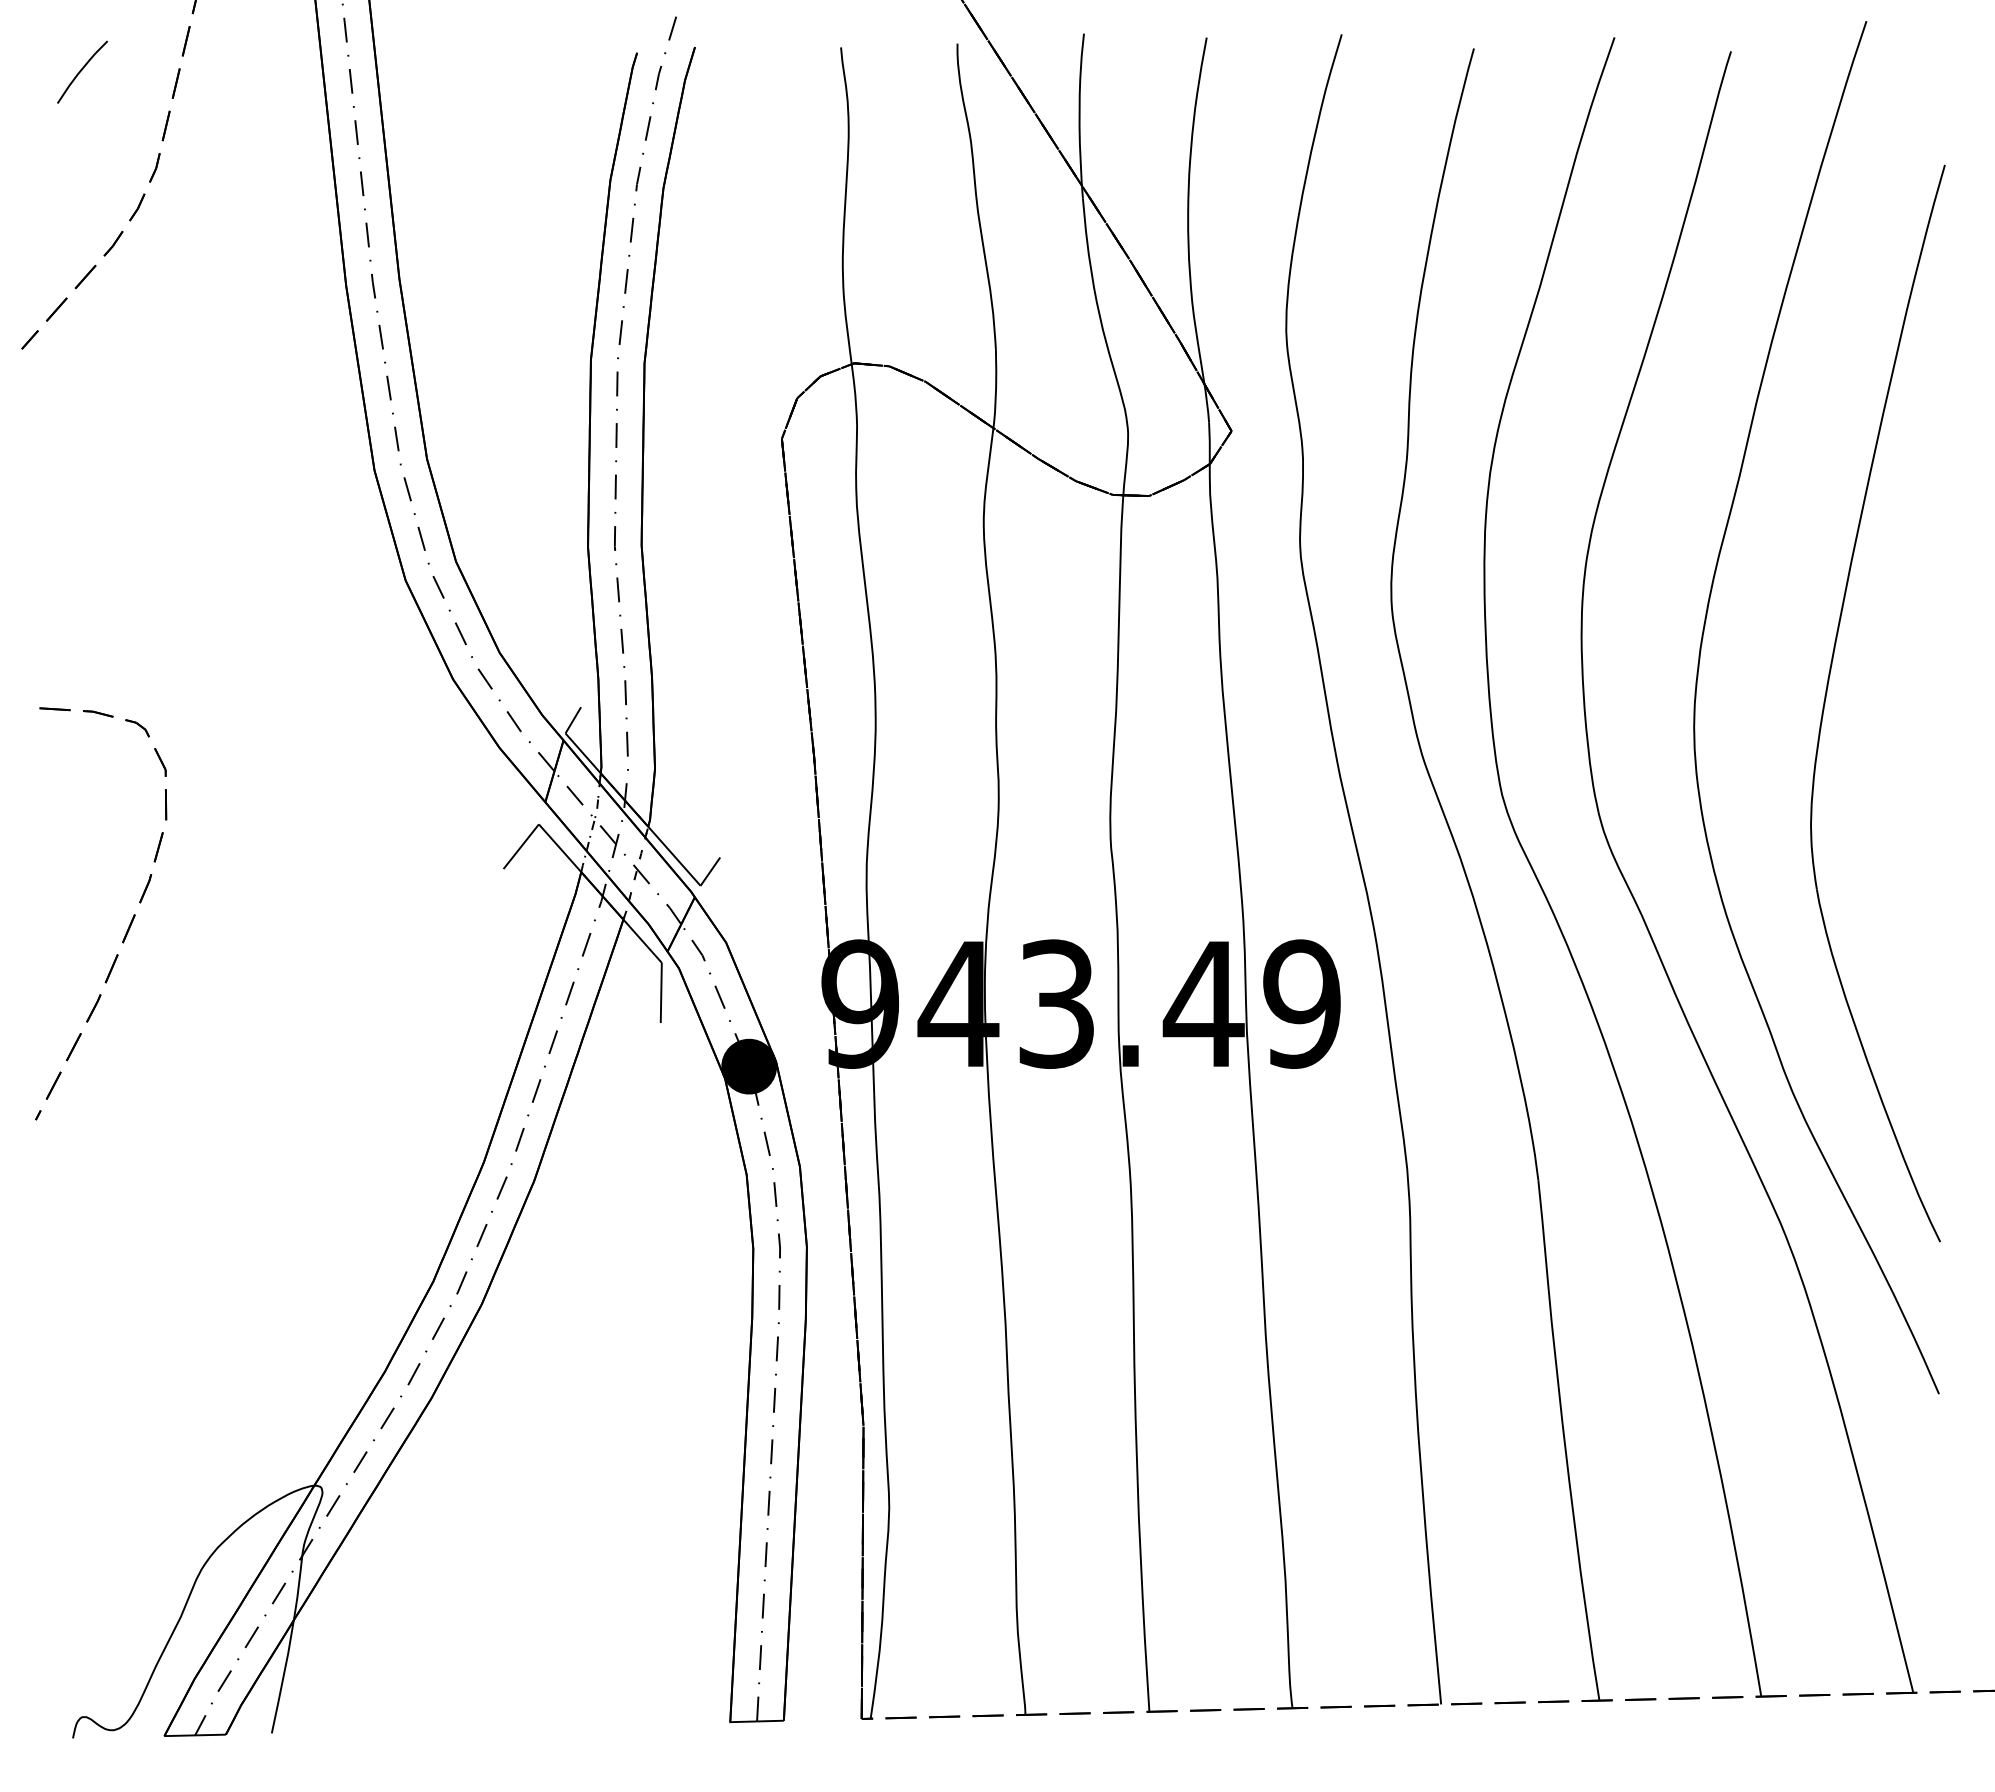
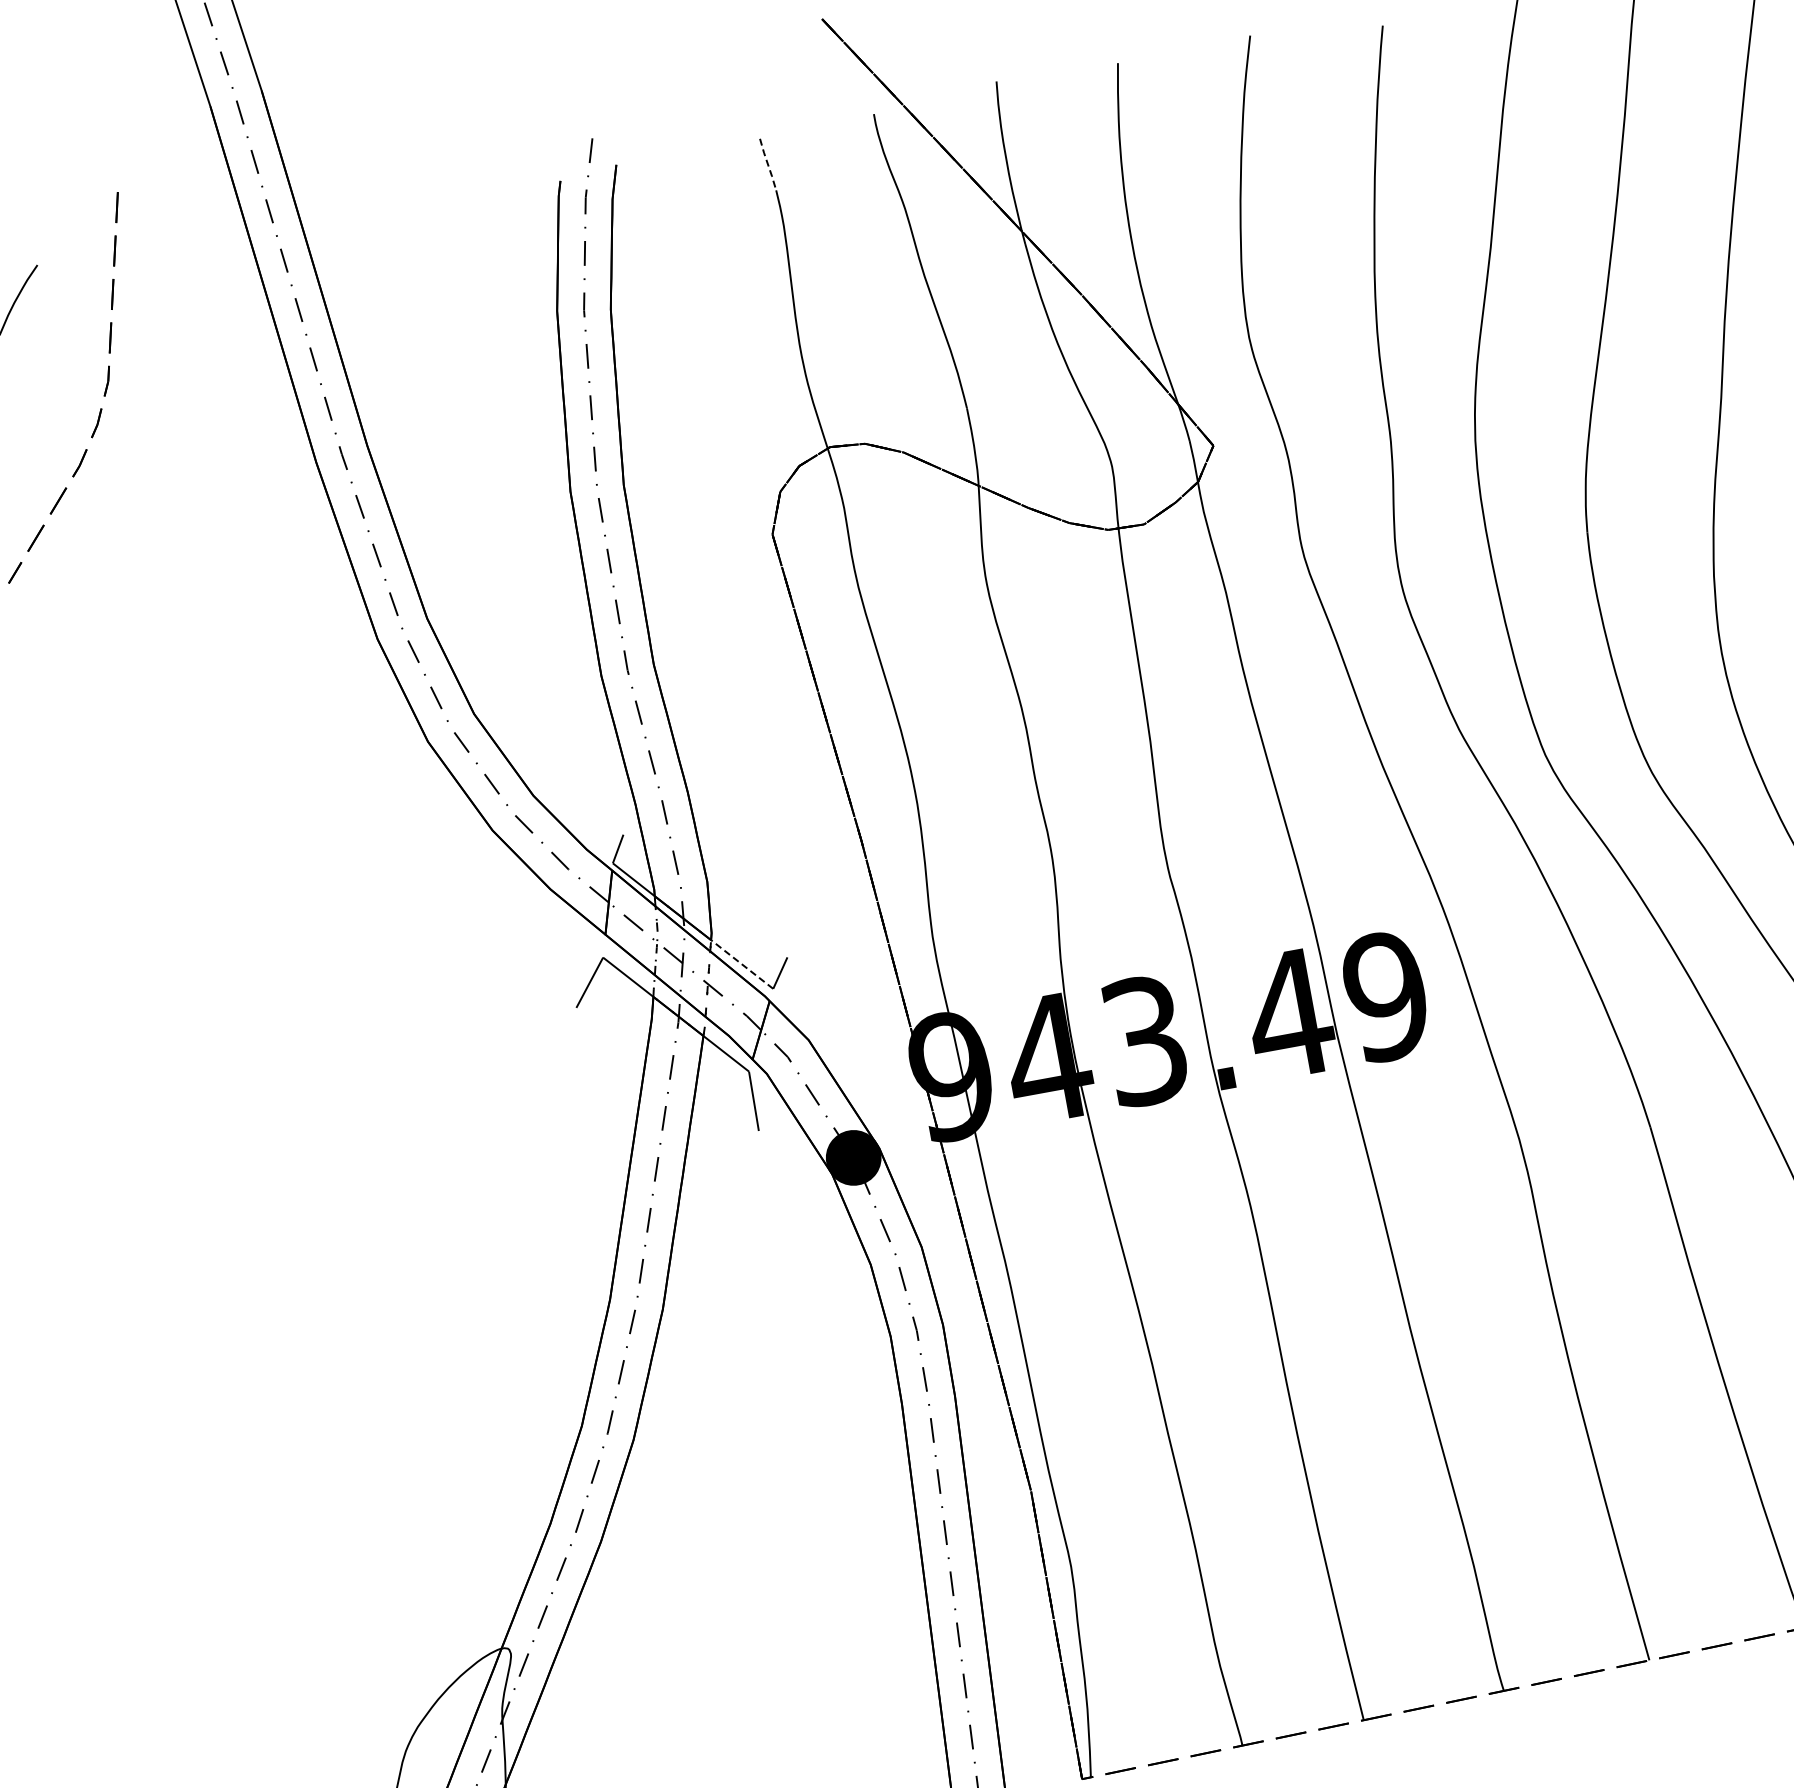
line: (844, 74) -> (768, 164), solid -> dashed
line: (674, 855) -> (742, 963), solid -> dashed
part: (128, 926) -> (217, 1132), removed

